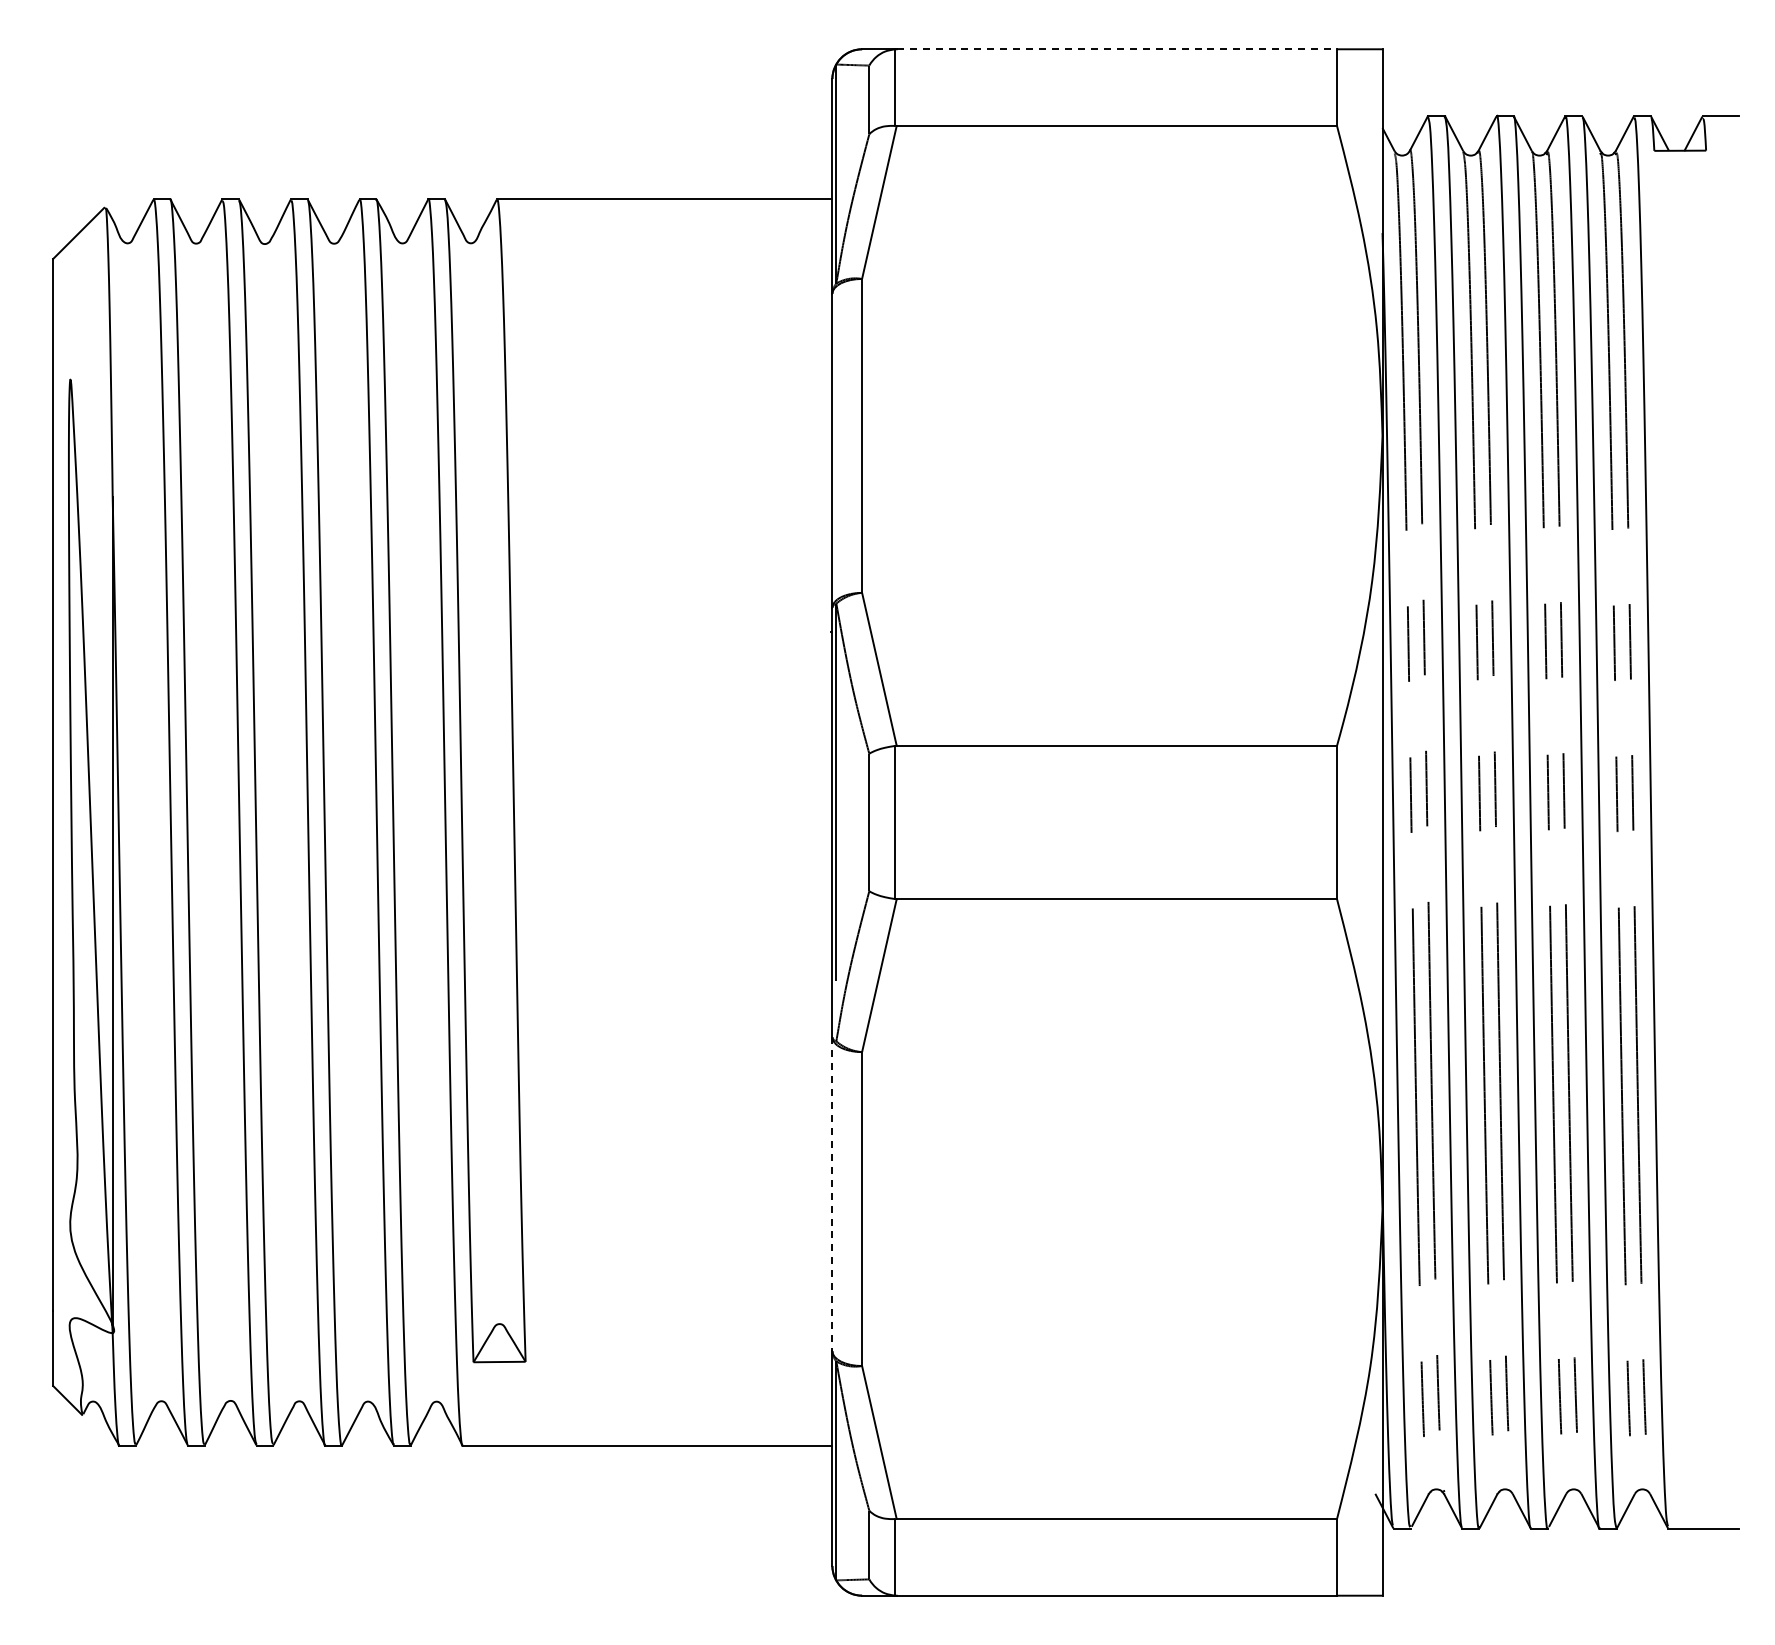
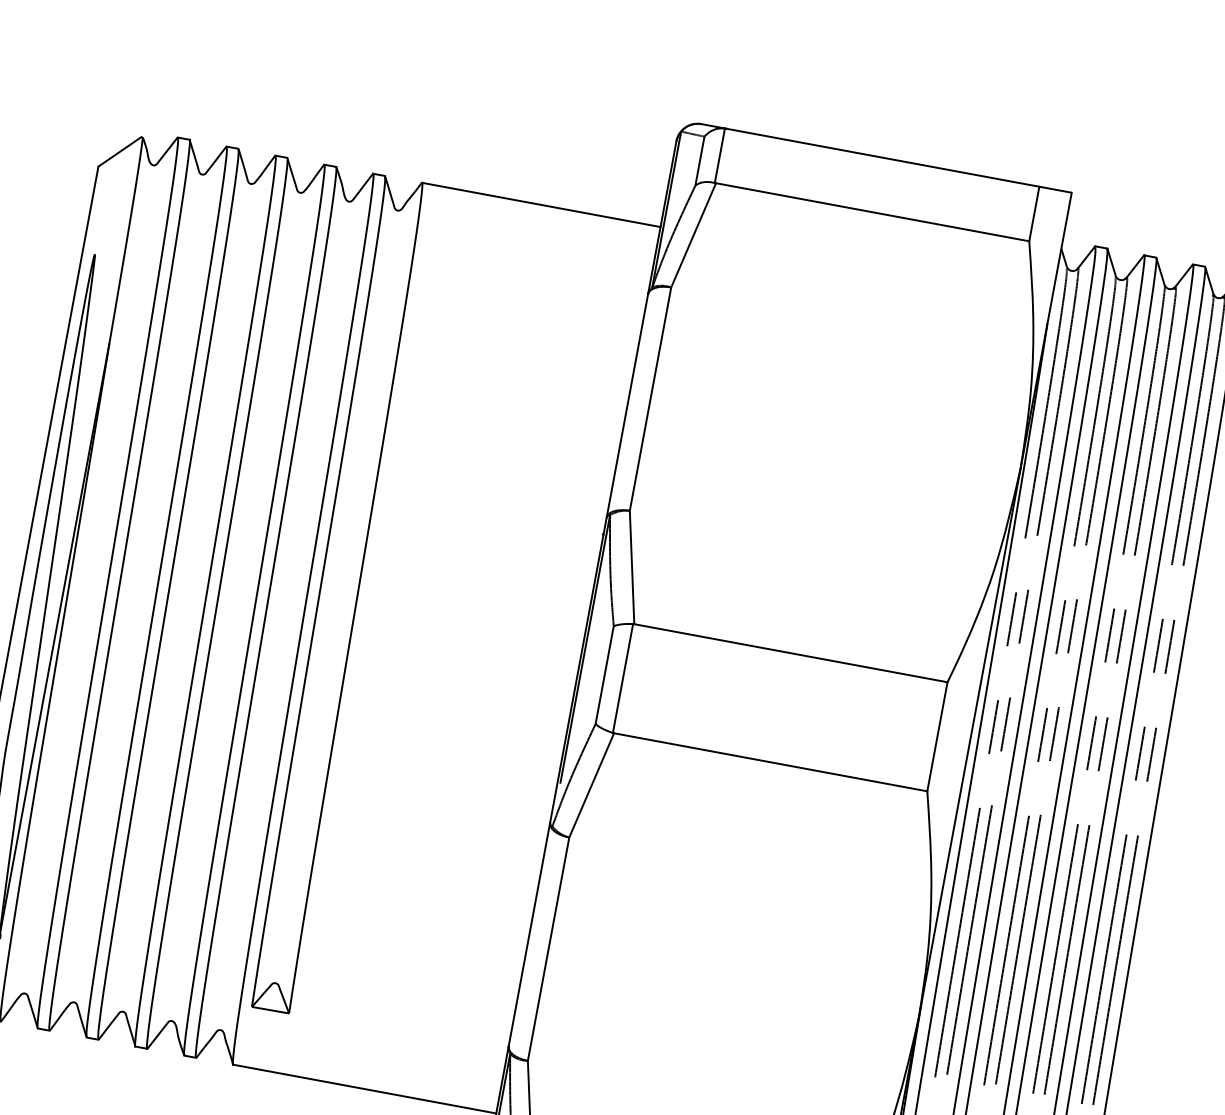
line: (1117, 49) -> (883, 157), dashed -> solid
line: (832, 1194) -> (529, 934), dashed -> solid

